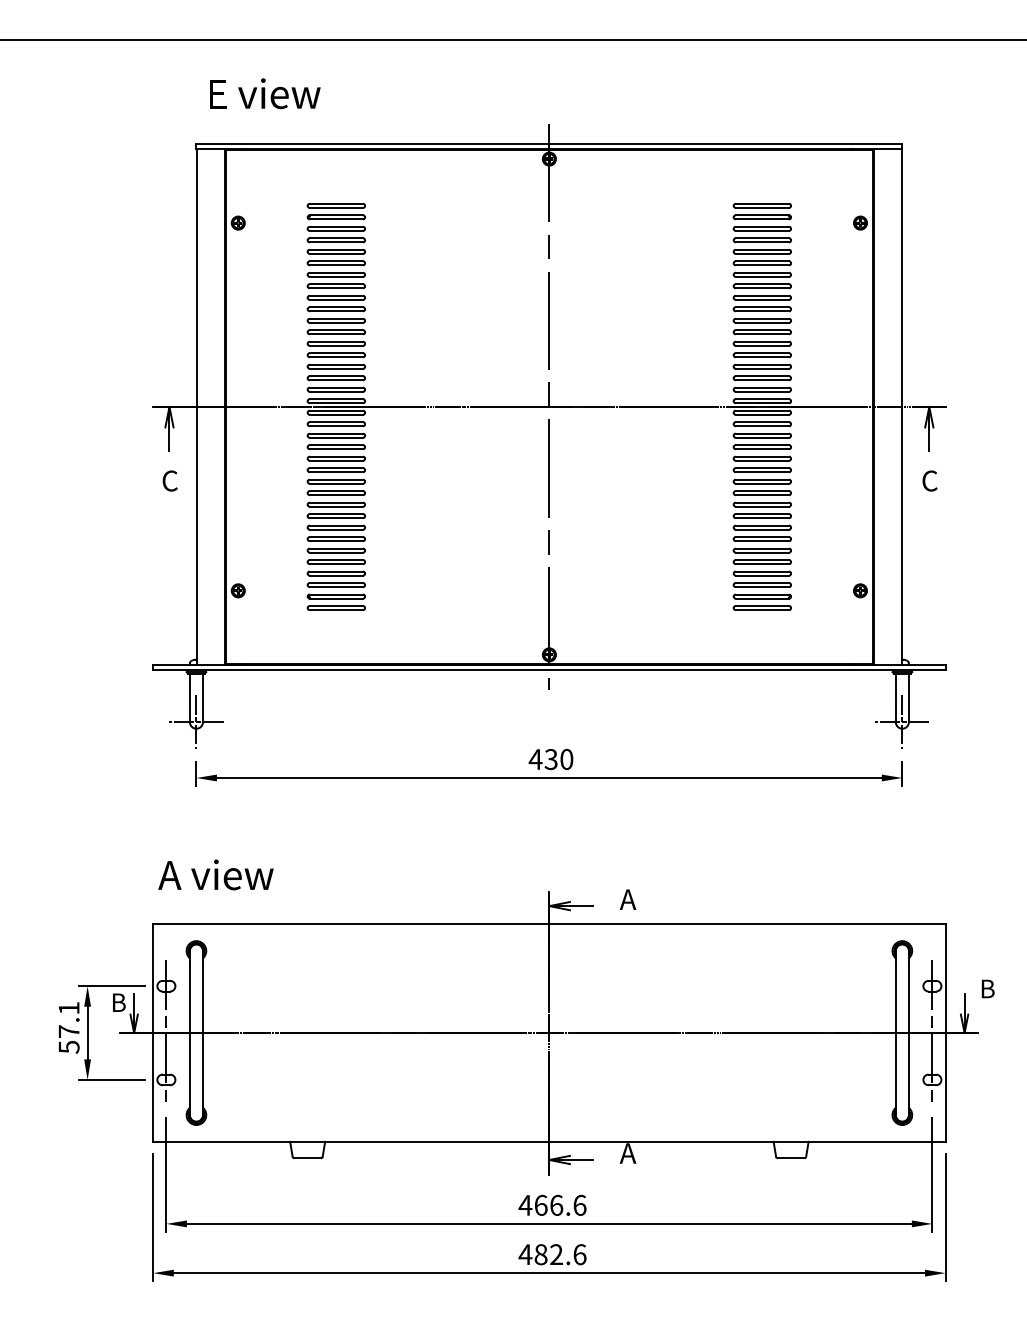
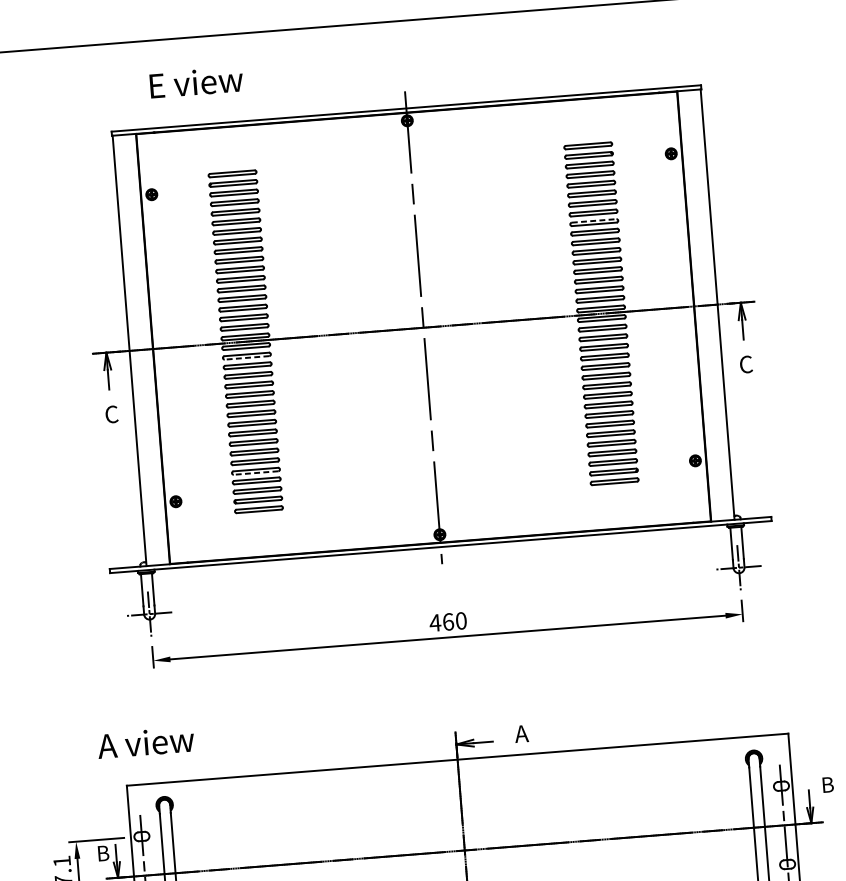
text: (265, 93) -> (196, 82), moved
line: (762, 295) -> (594, 220), solid -> dashed
line: (336, 426) -> (247, 358), solid -> dashed
line: (336, 564) -> (256, 473), solid -> dashed
text: (550, 759) -> (447, 622), 430 -> 460
text: (215, 874) -> (145, 742), moved

